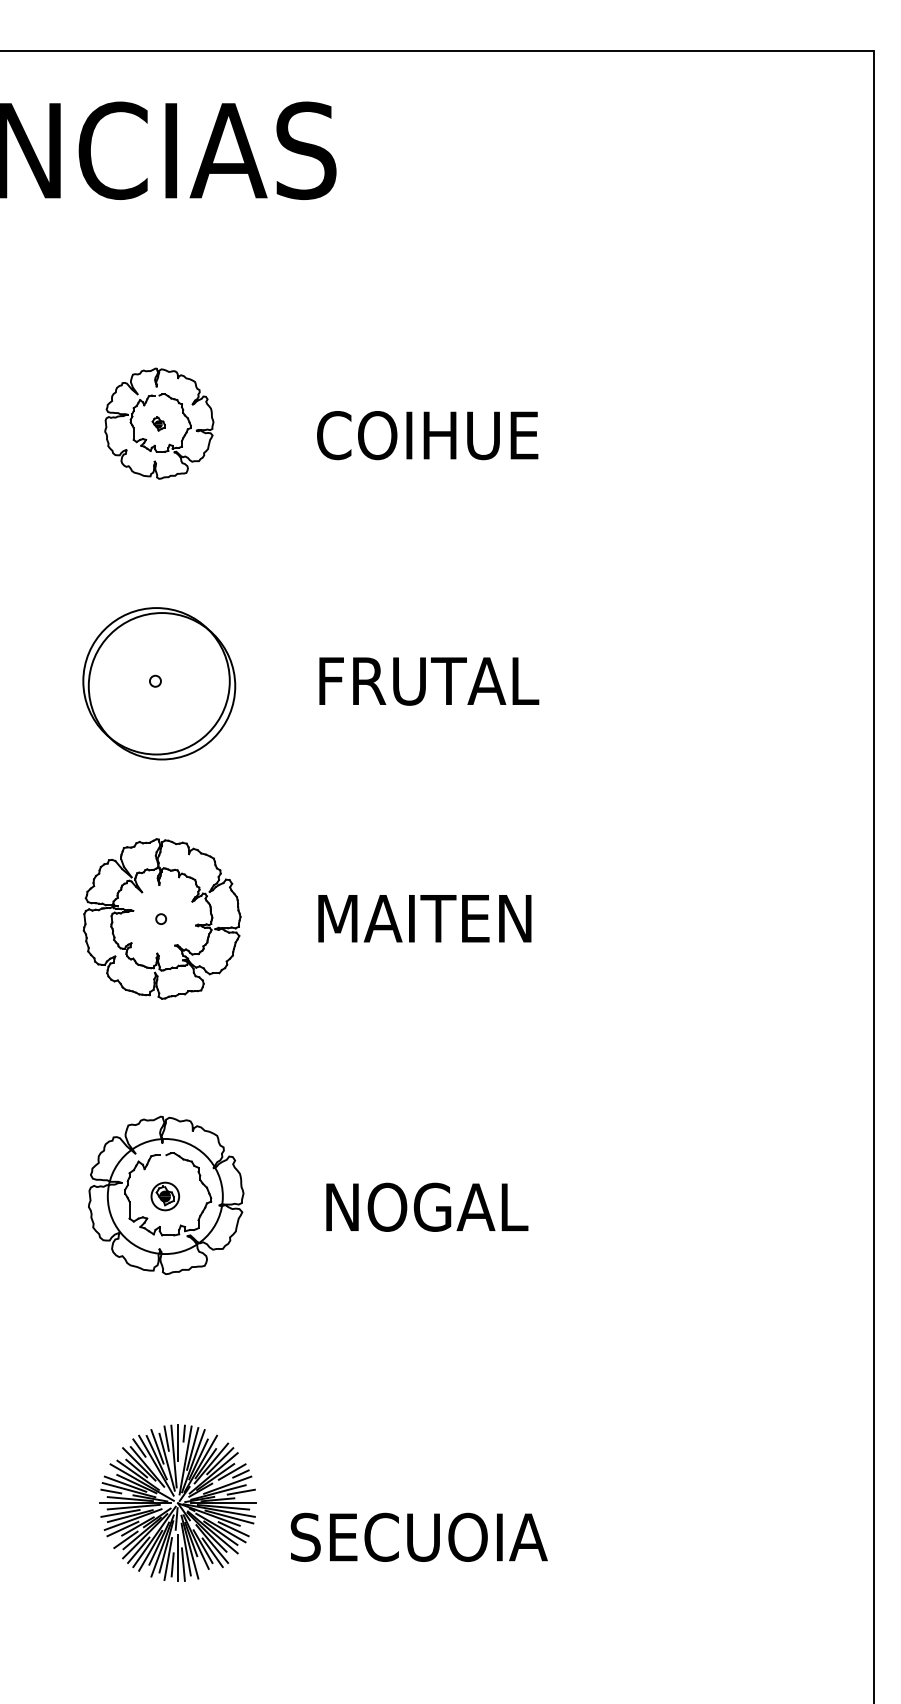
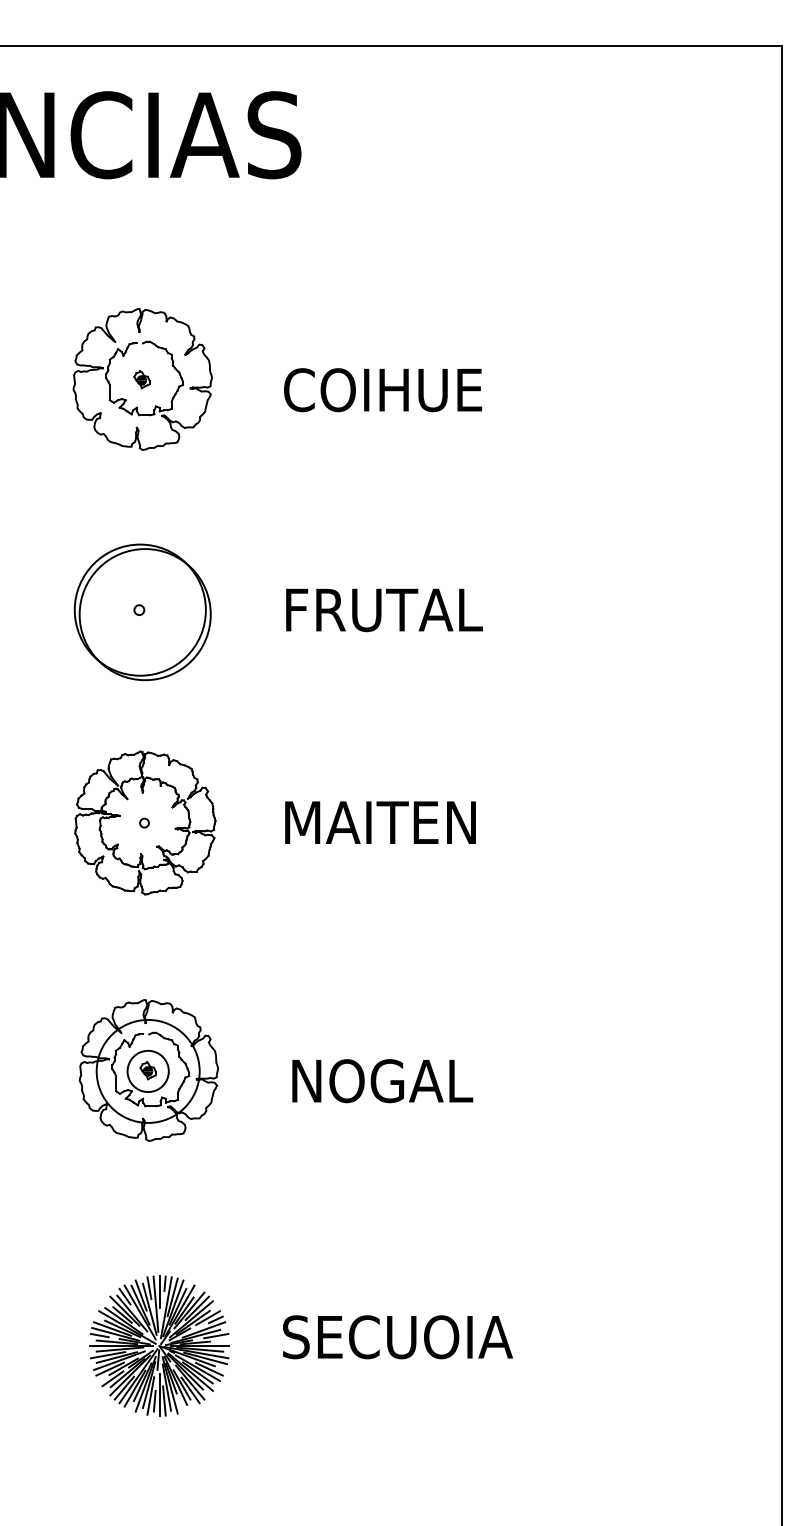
part: (159, 423) -> (142, 379), size x1.43
circle: (165, 1196) -> (148, 1071), size x1.67
text: (418, 1536) -> (397, 1336), moved

